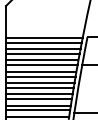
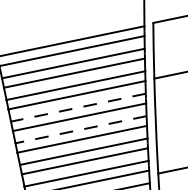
line: (40, 71) -> (76, 107), solid -> dashed
line: (39, 82) -> (79, 129), solid -> dashed

